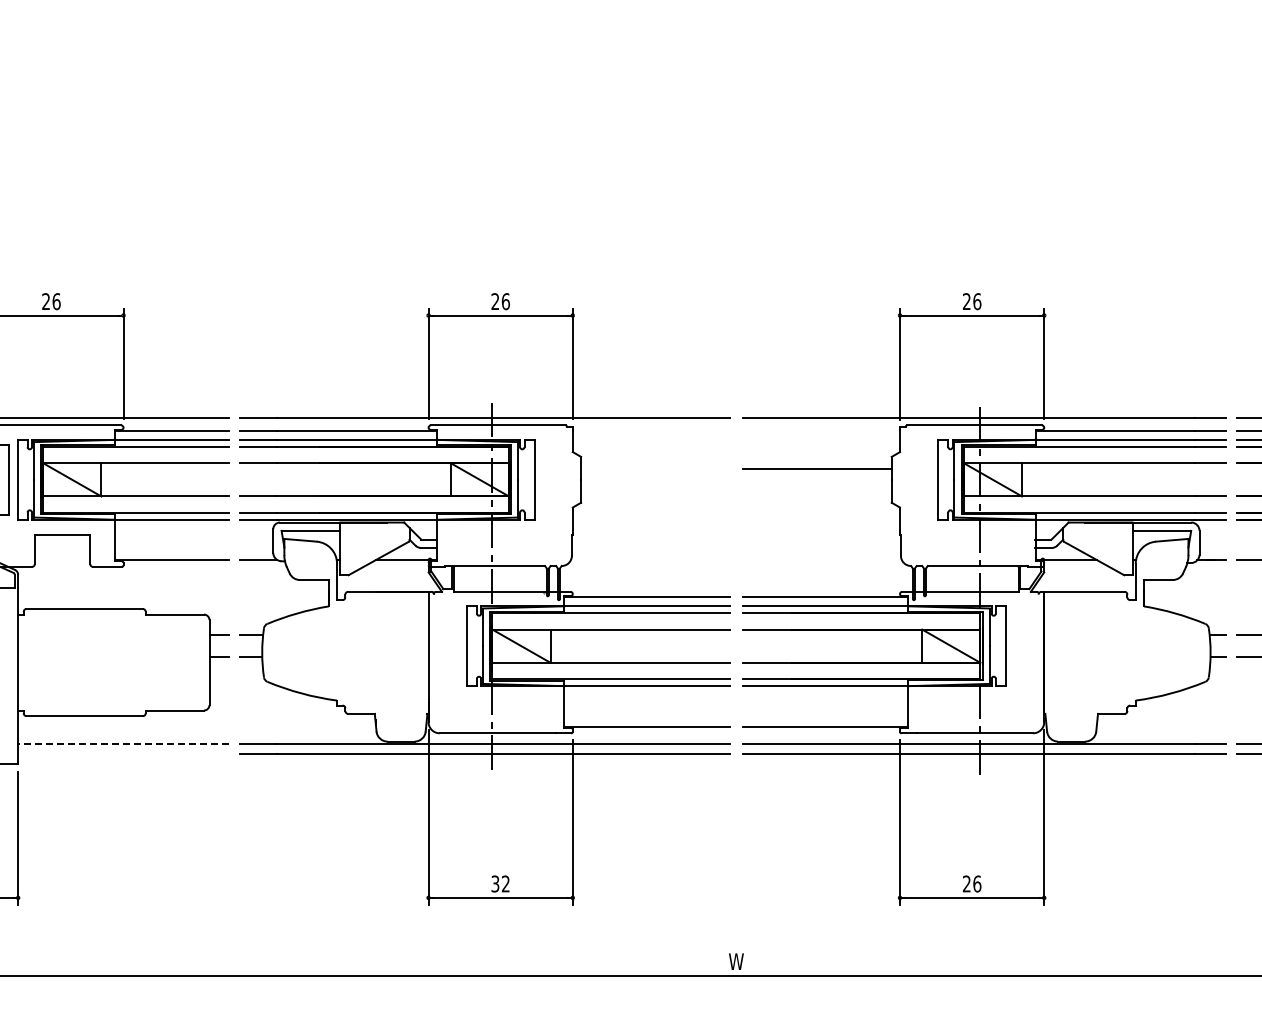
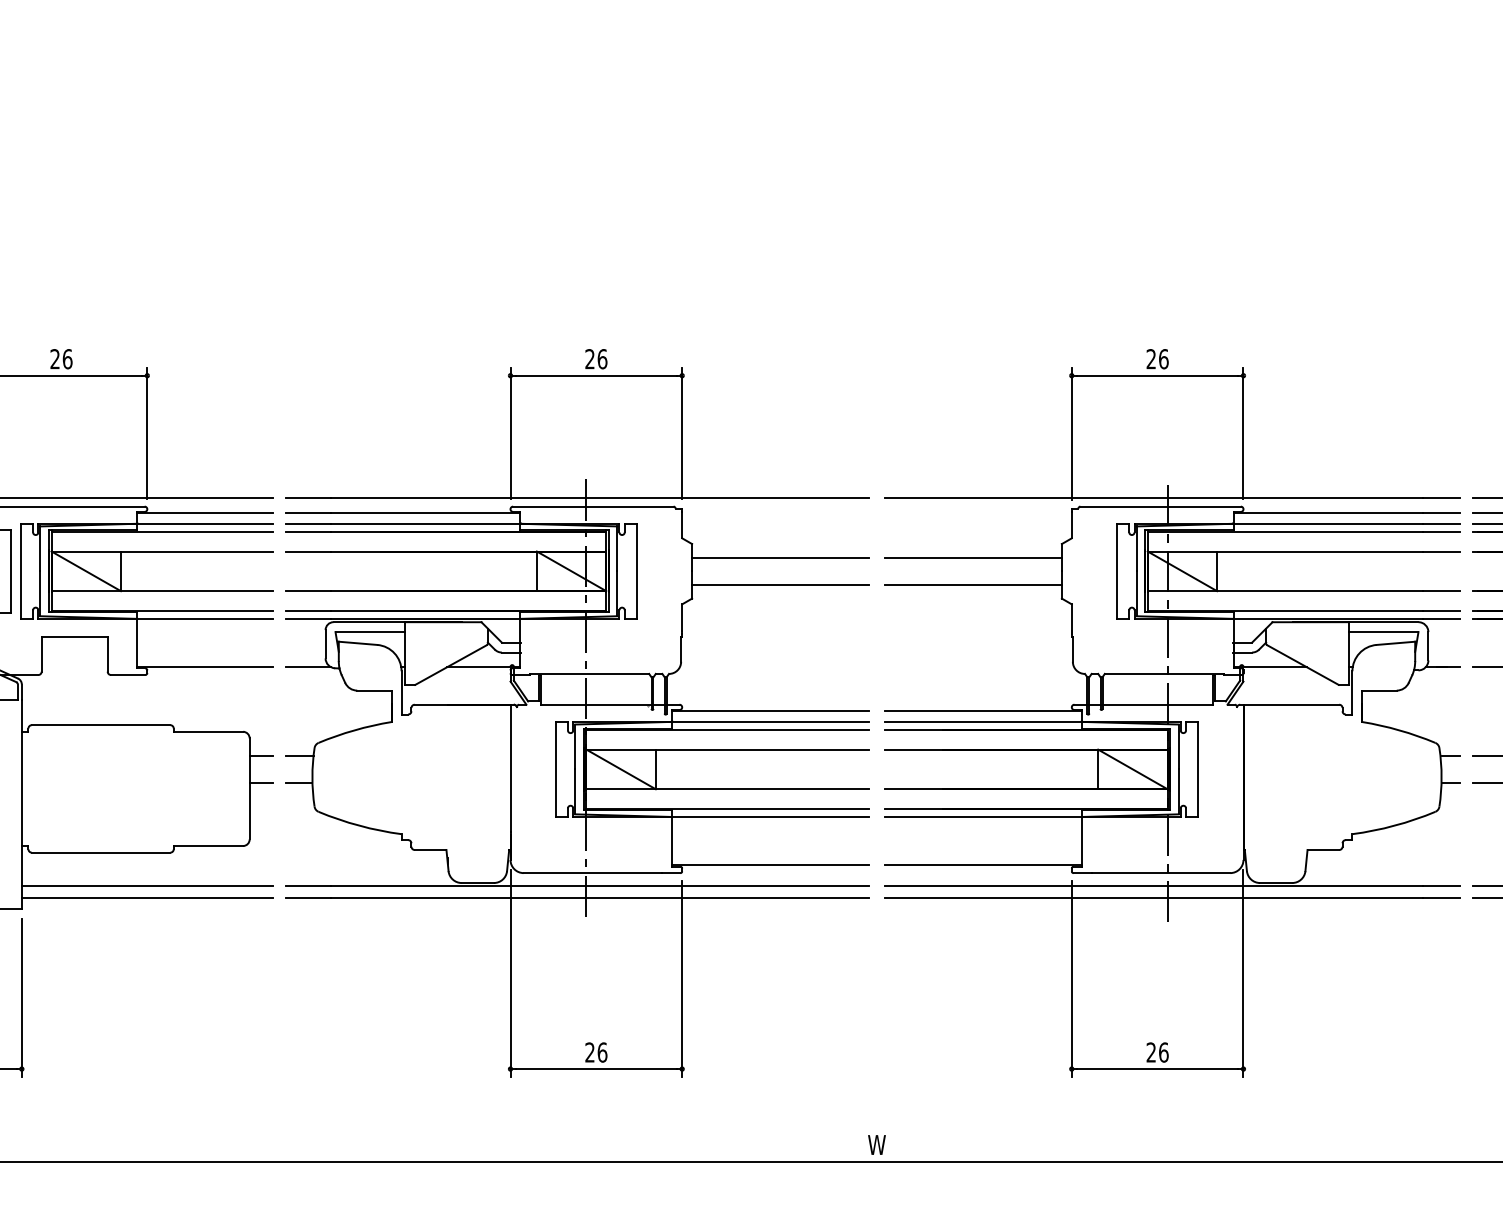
line: (655, 468) -> (780, 557), added
line: (655, 490) -> (780, 584), added
line: (817, 490) -> (973, 584), added
line: (123, 743) -> (147, 885), dashed -> solid
line: (123, 753) -> (147, 897), added
text: (500, 883) -> (596, 1051), 32 -> 26

